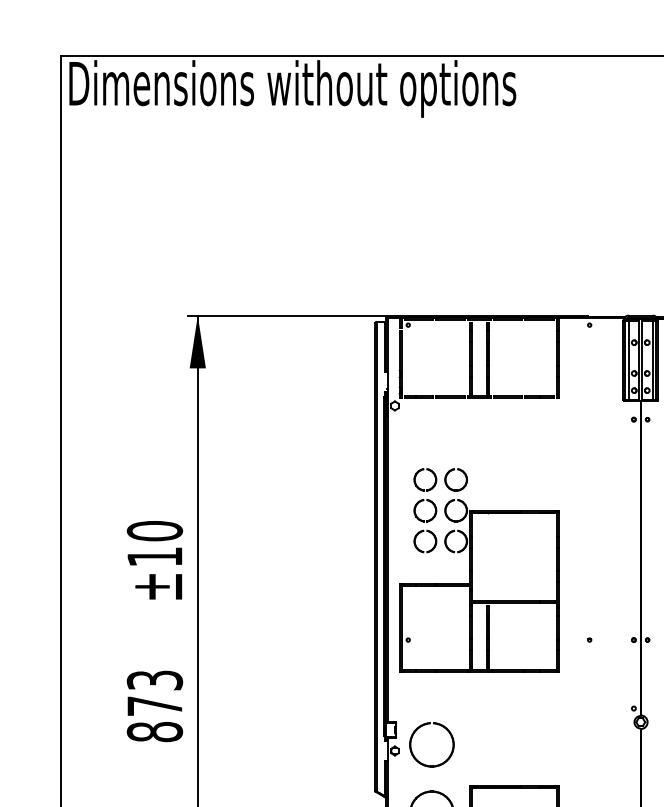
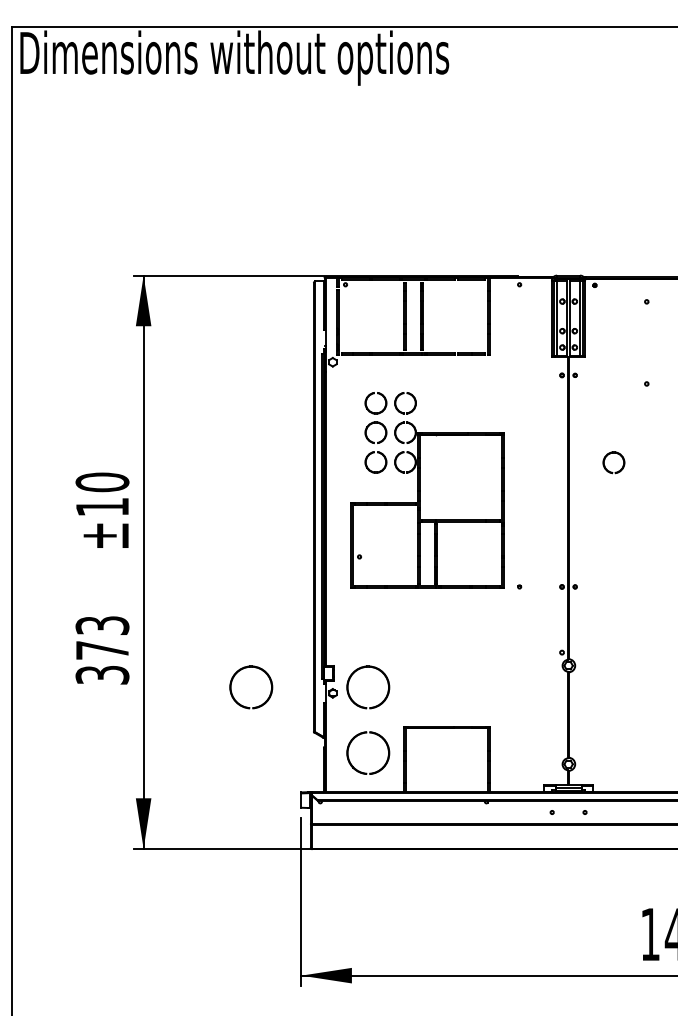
part: (479, 570) -> (427, 490), moved
text: (154, 731) -> (102, 674), 873 -> 373
part: (325, 757) -> (266, 699), added

